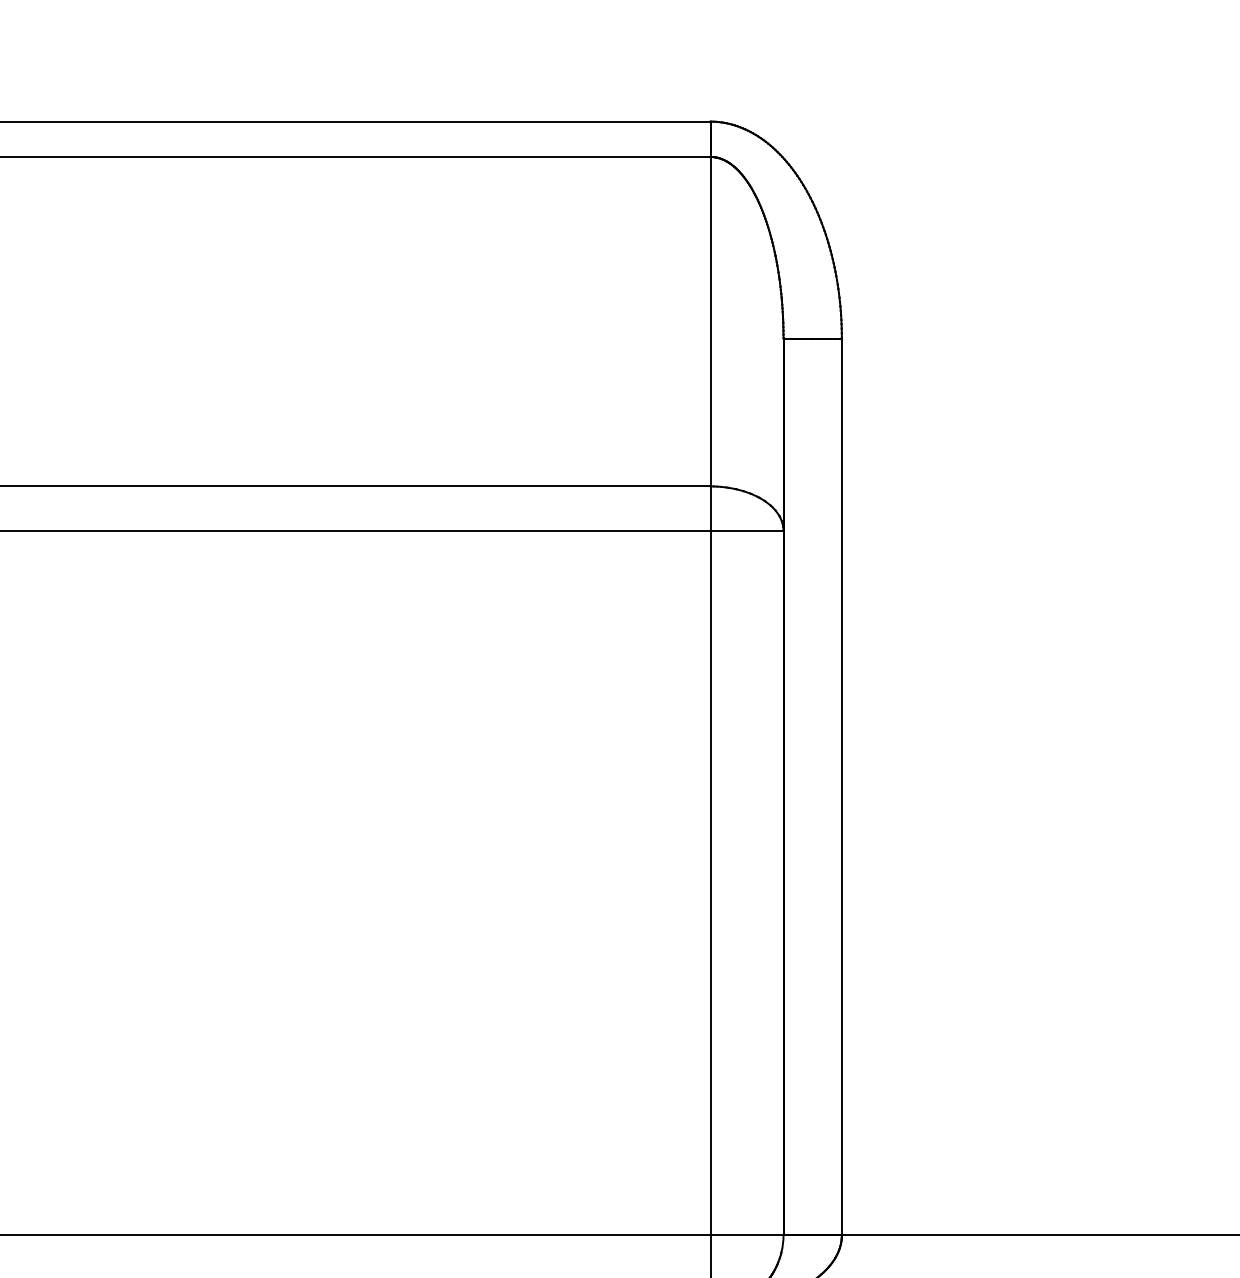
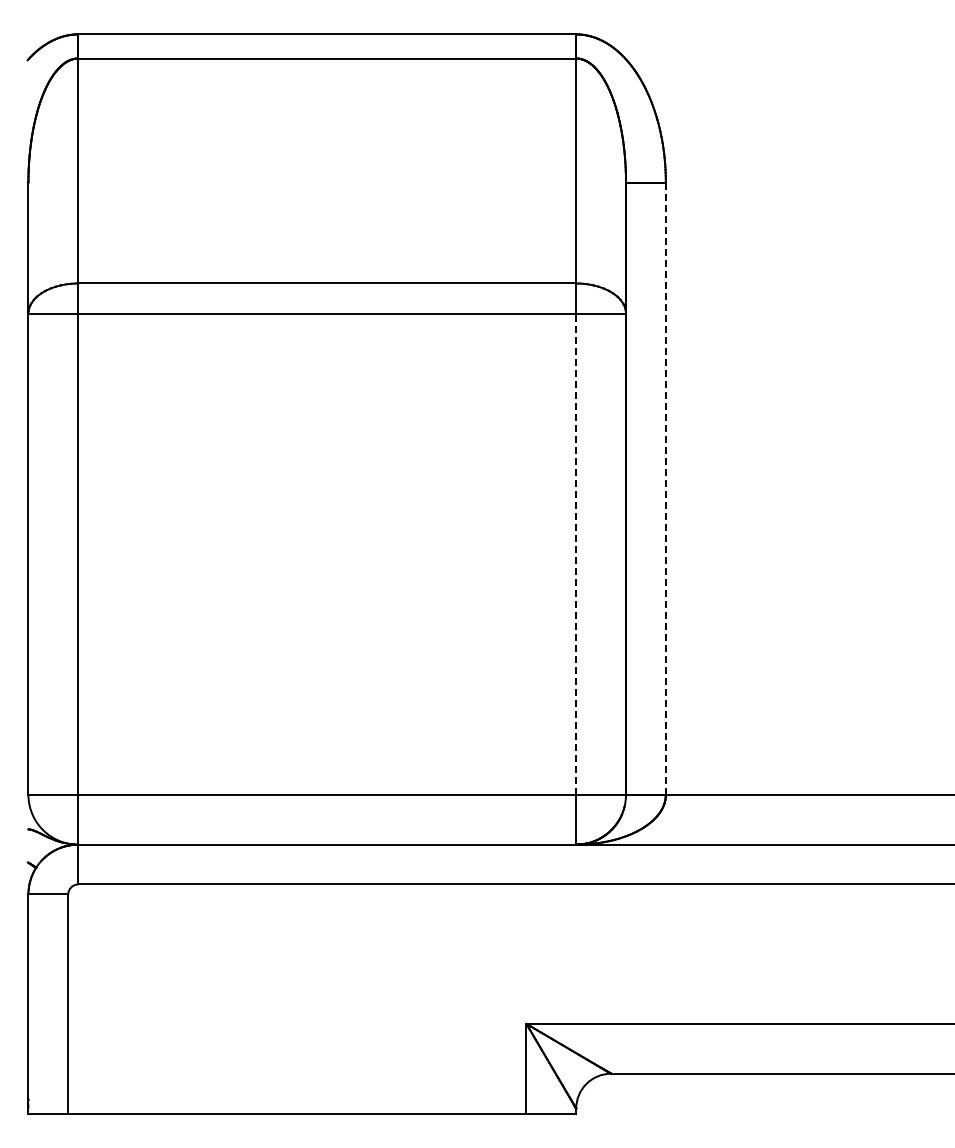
line: (841, 788) -> (665, 489), solid -> dashed
line: (710, 883) -> (576, 554), solid -> dashed

